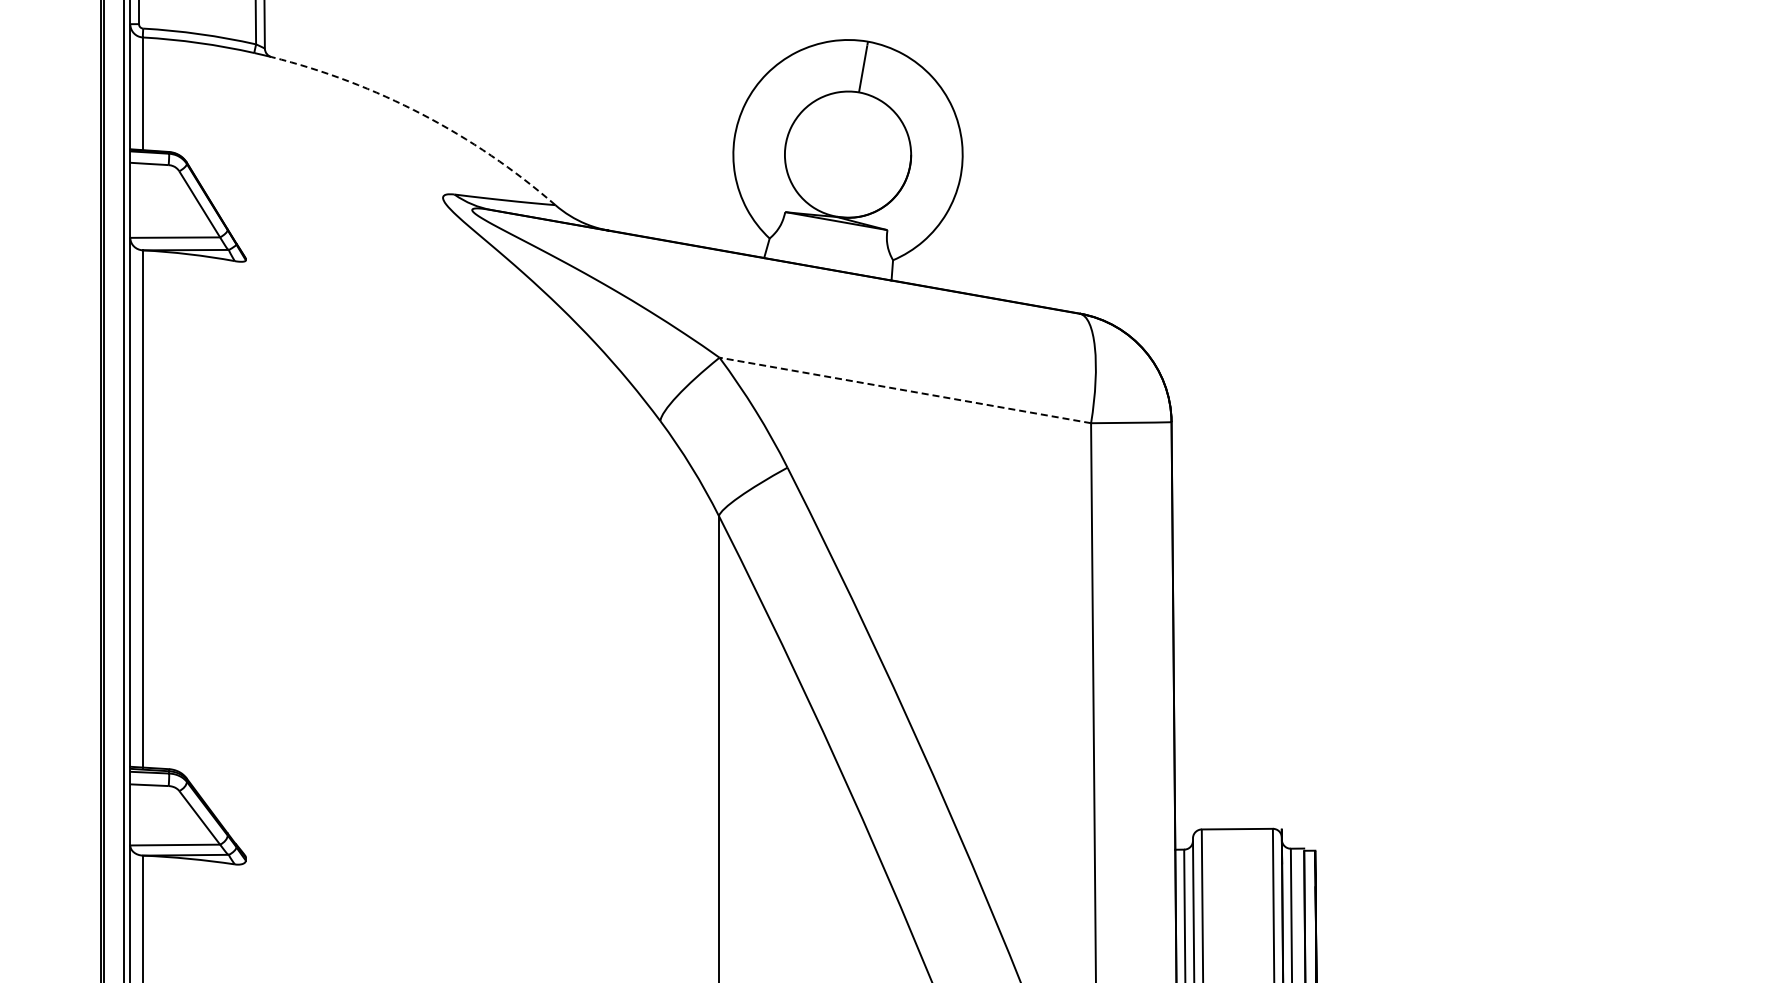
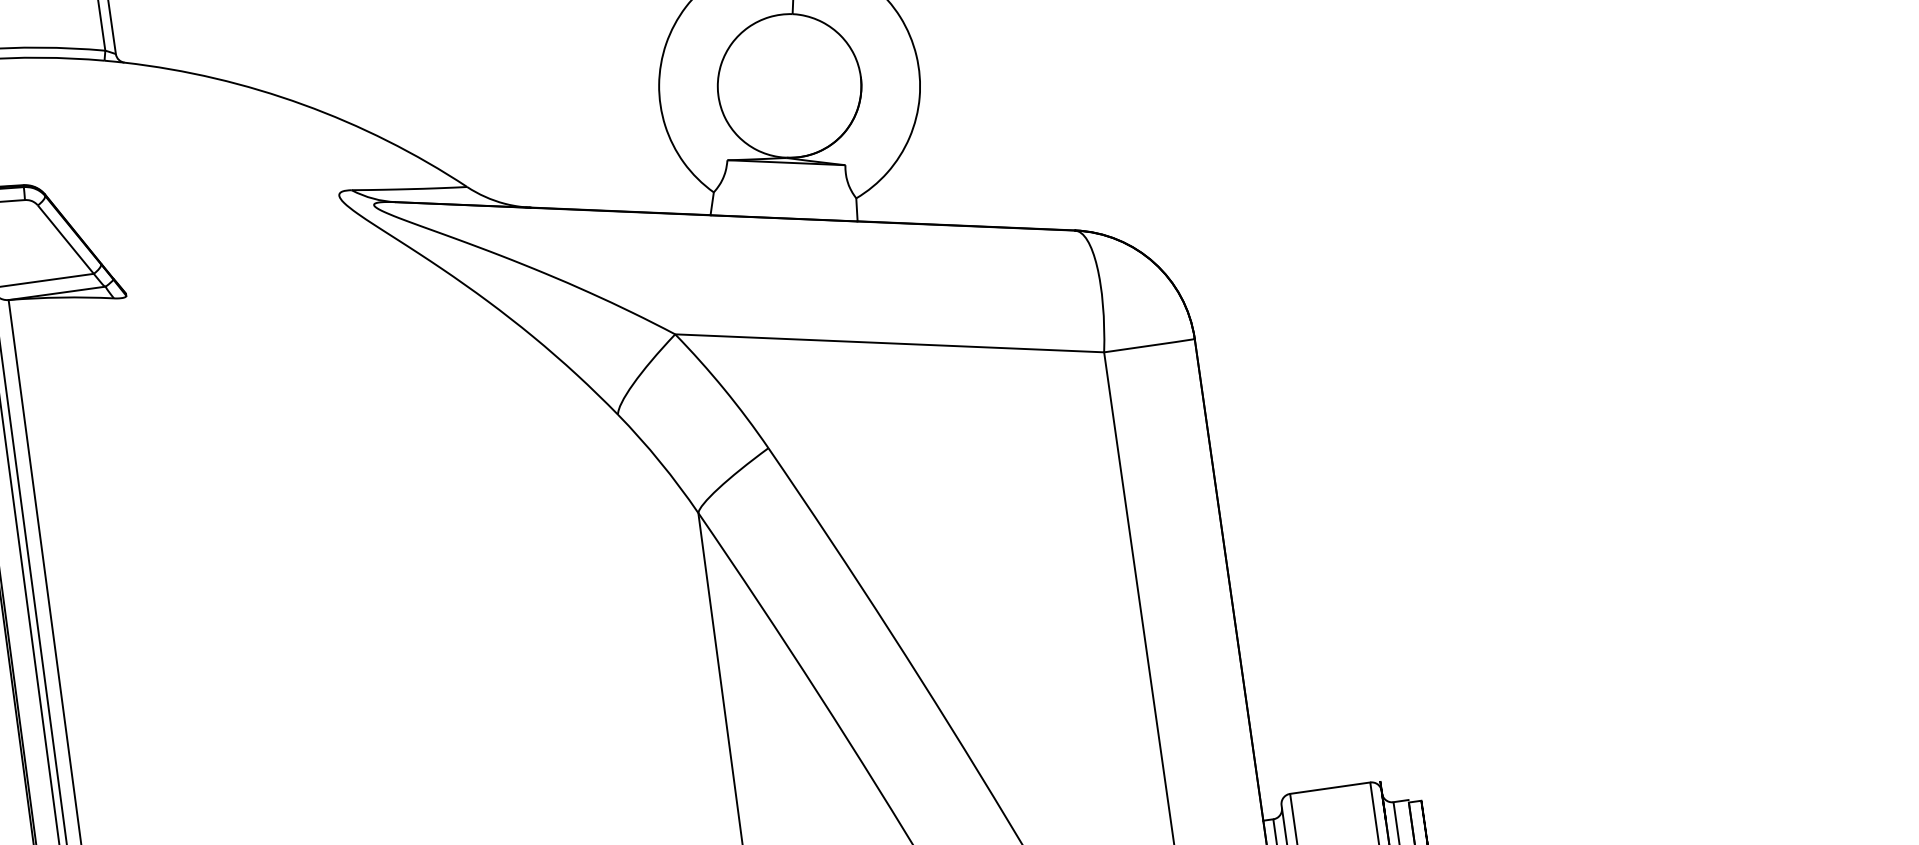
arc: (422, 114) -> (303, 104), dashed -> solid
line: (905, 390) -> (889, 343), dashed -> solid

